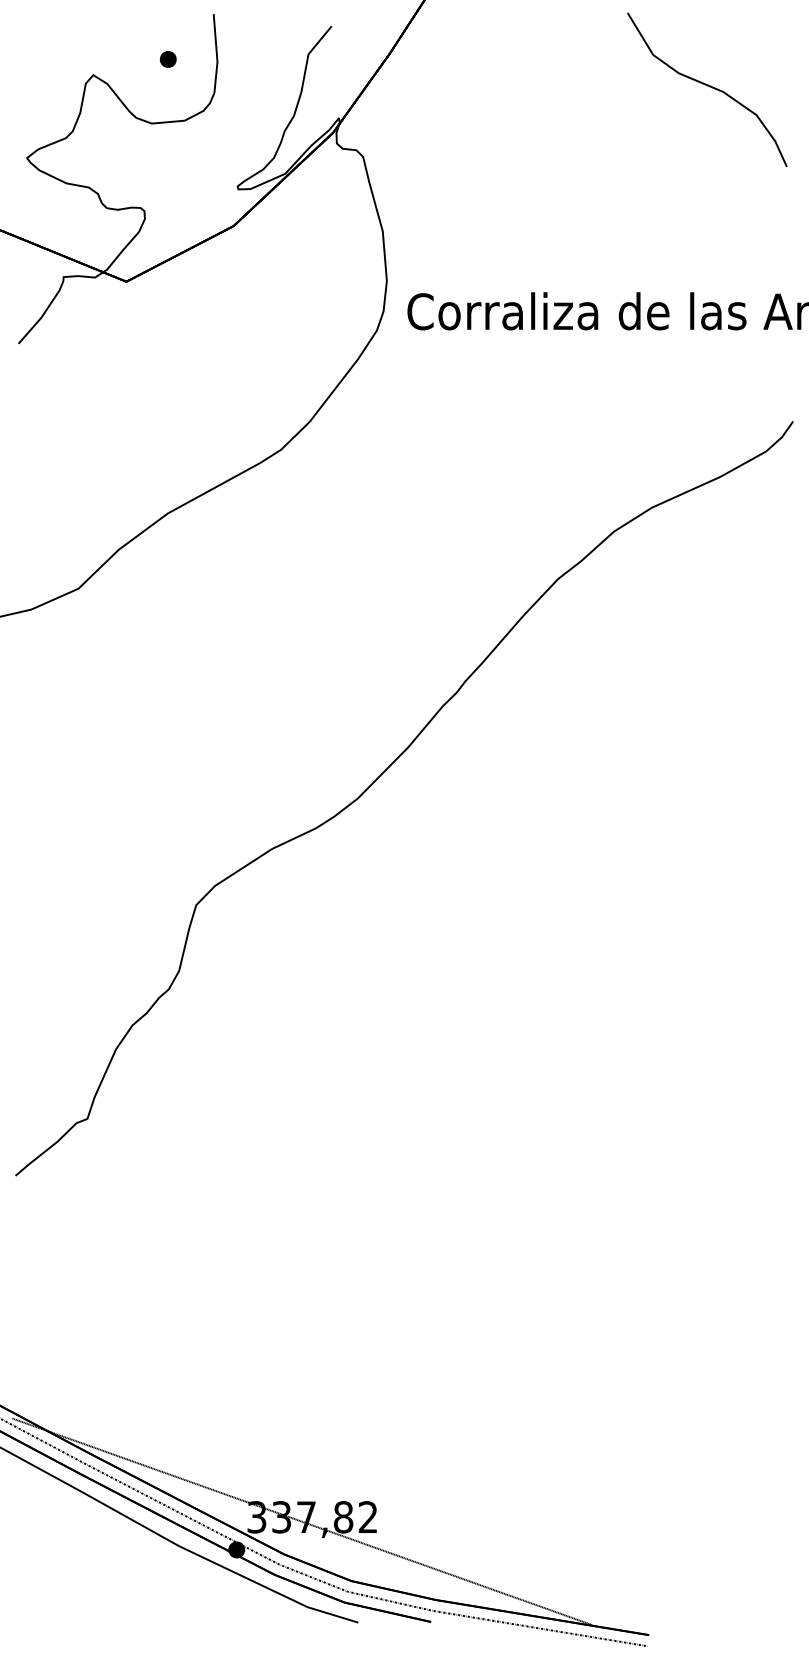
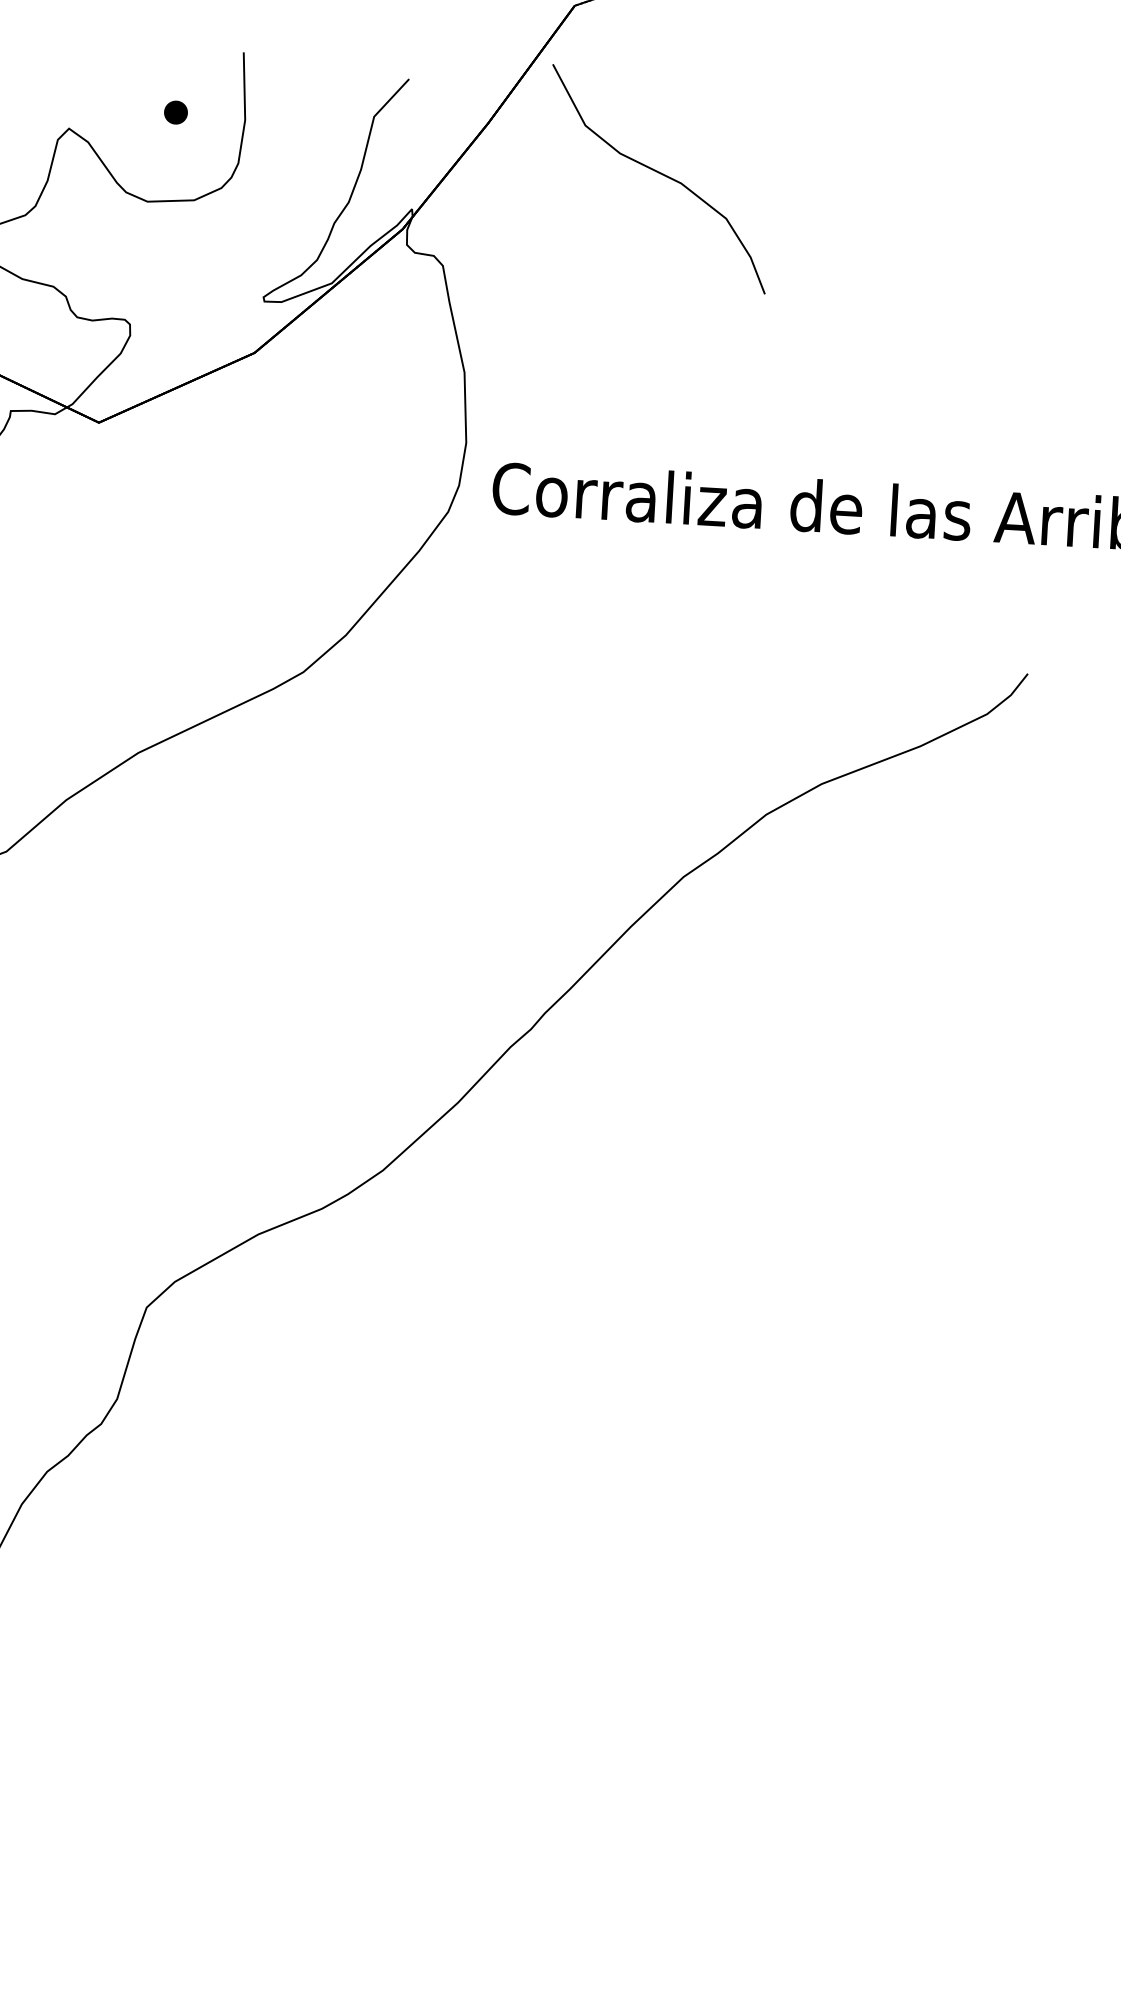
curve: (709, 87) -> (662, 176), moved

